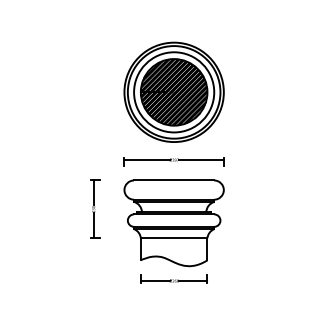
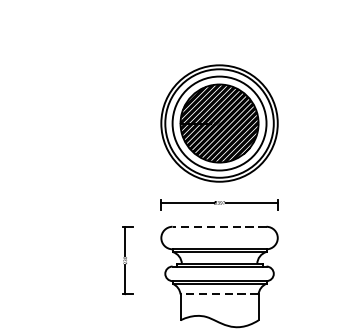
line: (173, 180) -> (218, 226), solid -> dashed
line: (173, 238) -> (218, 294), solid -> dashed

